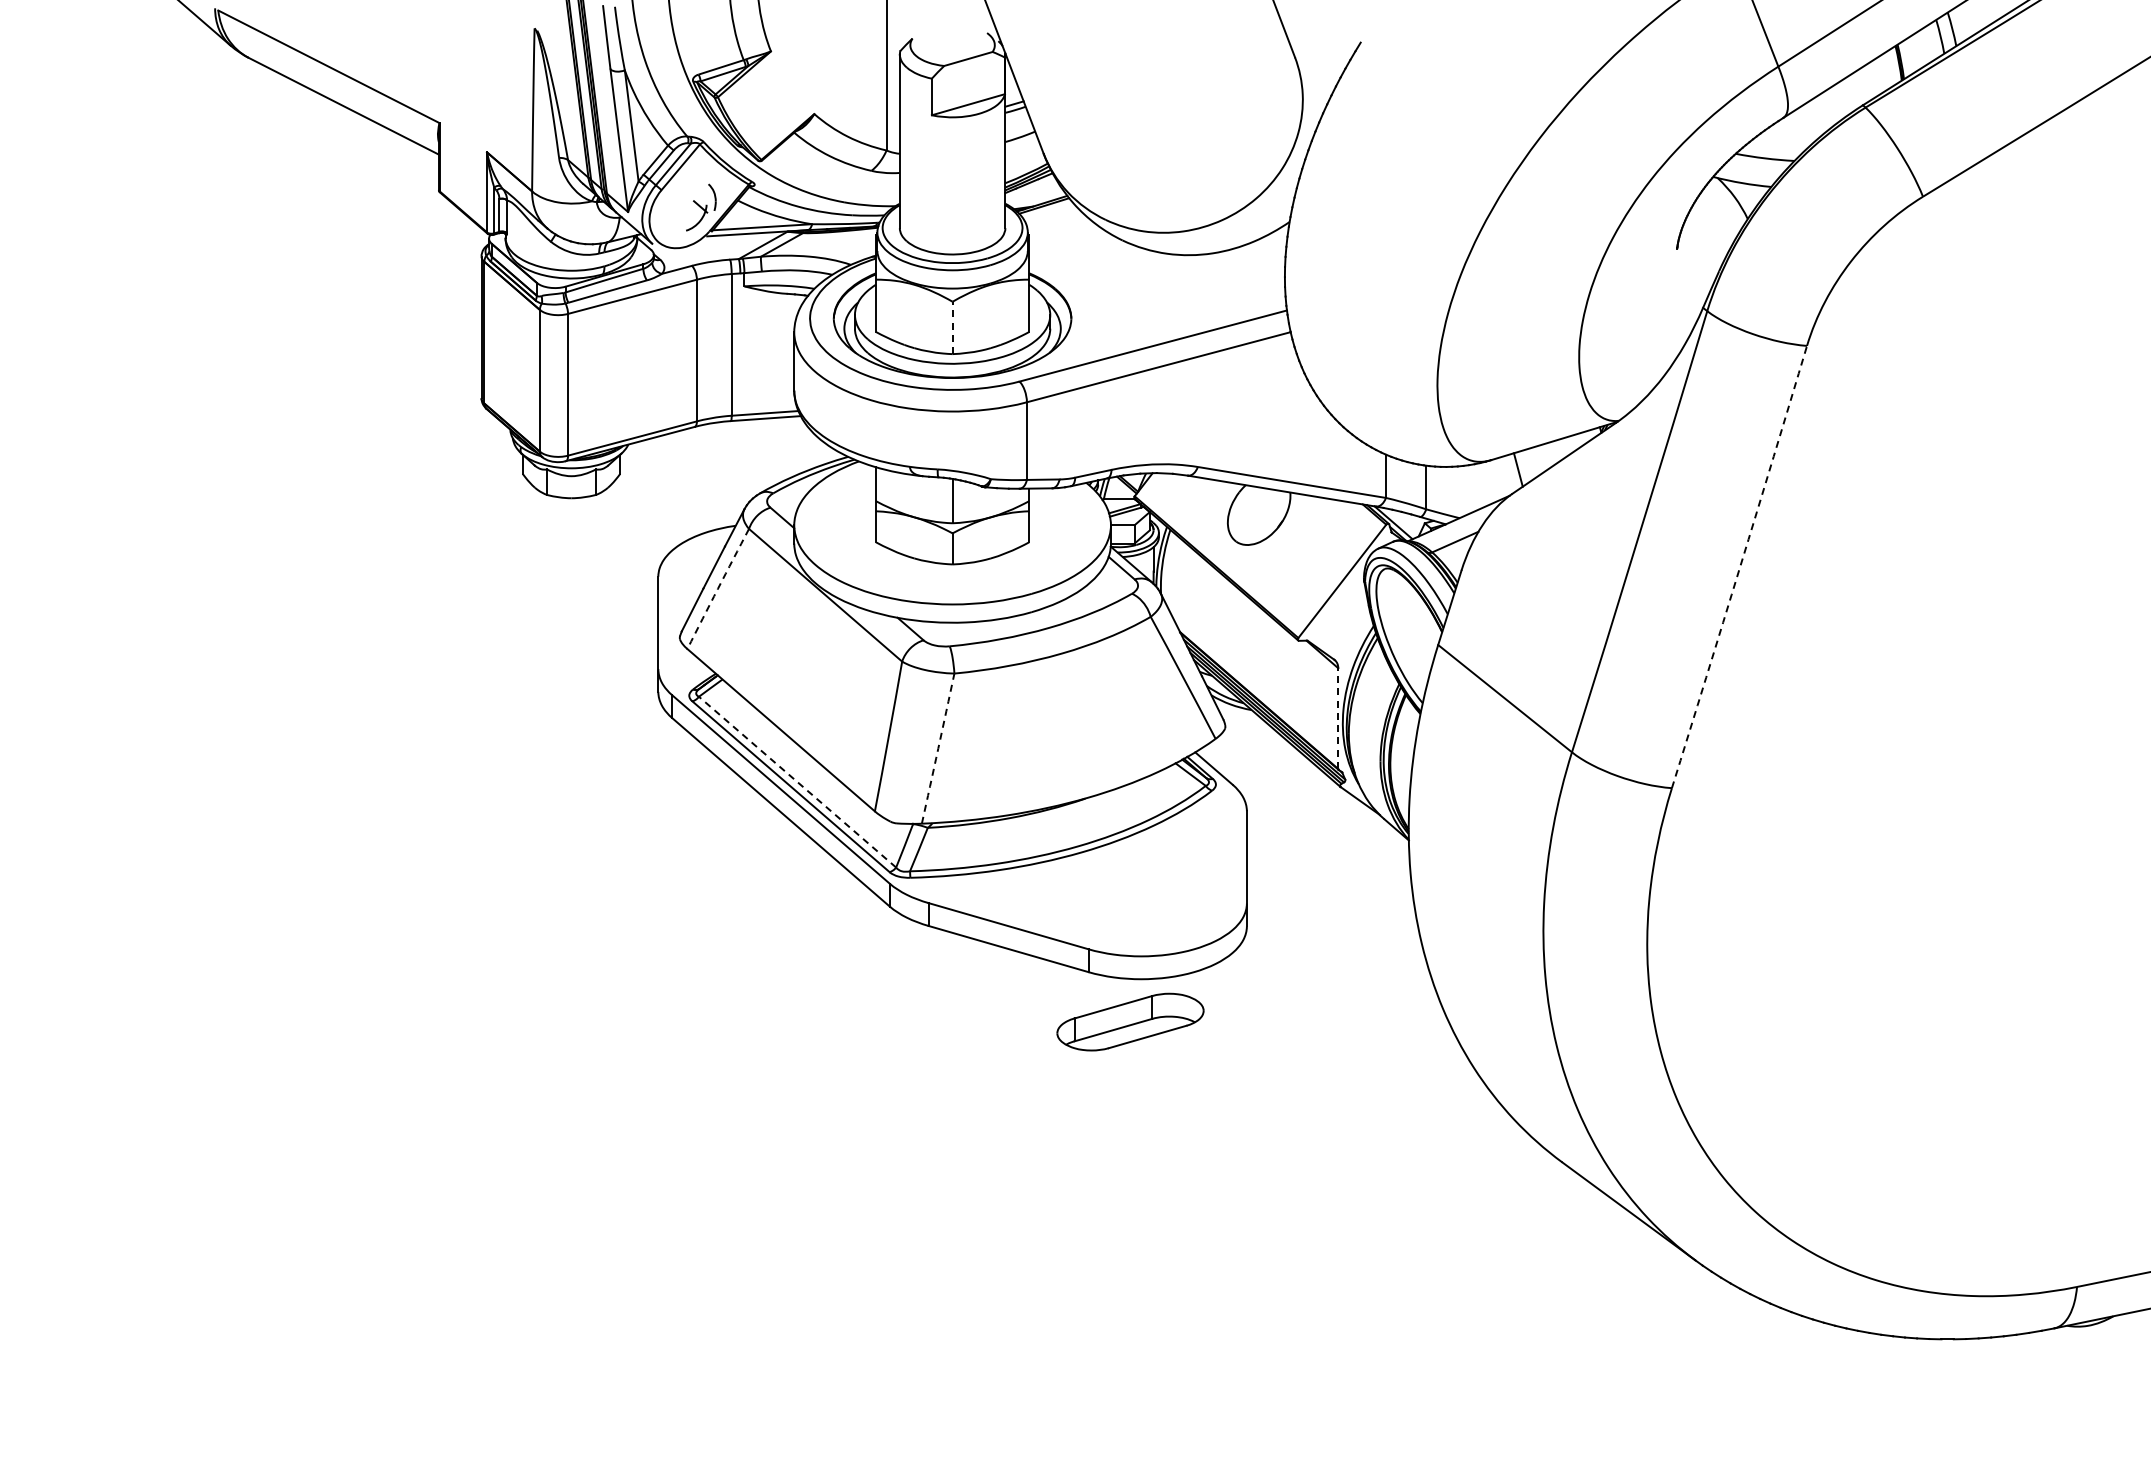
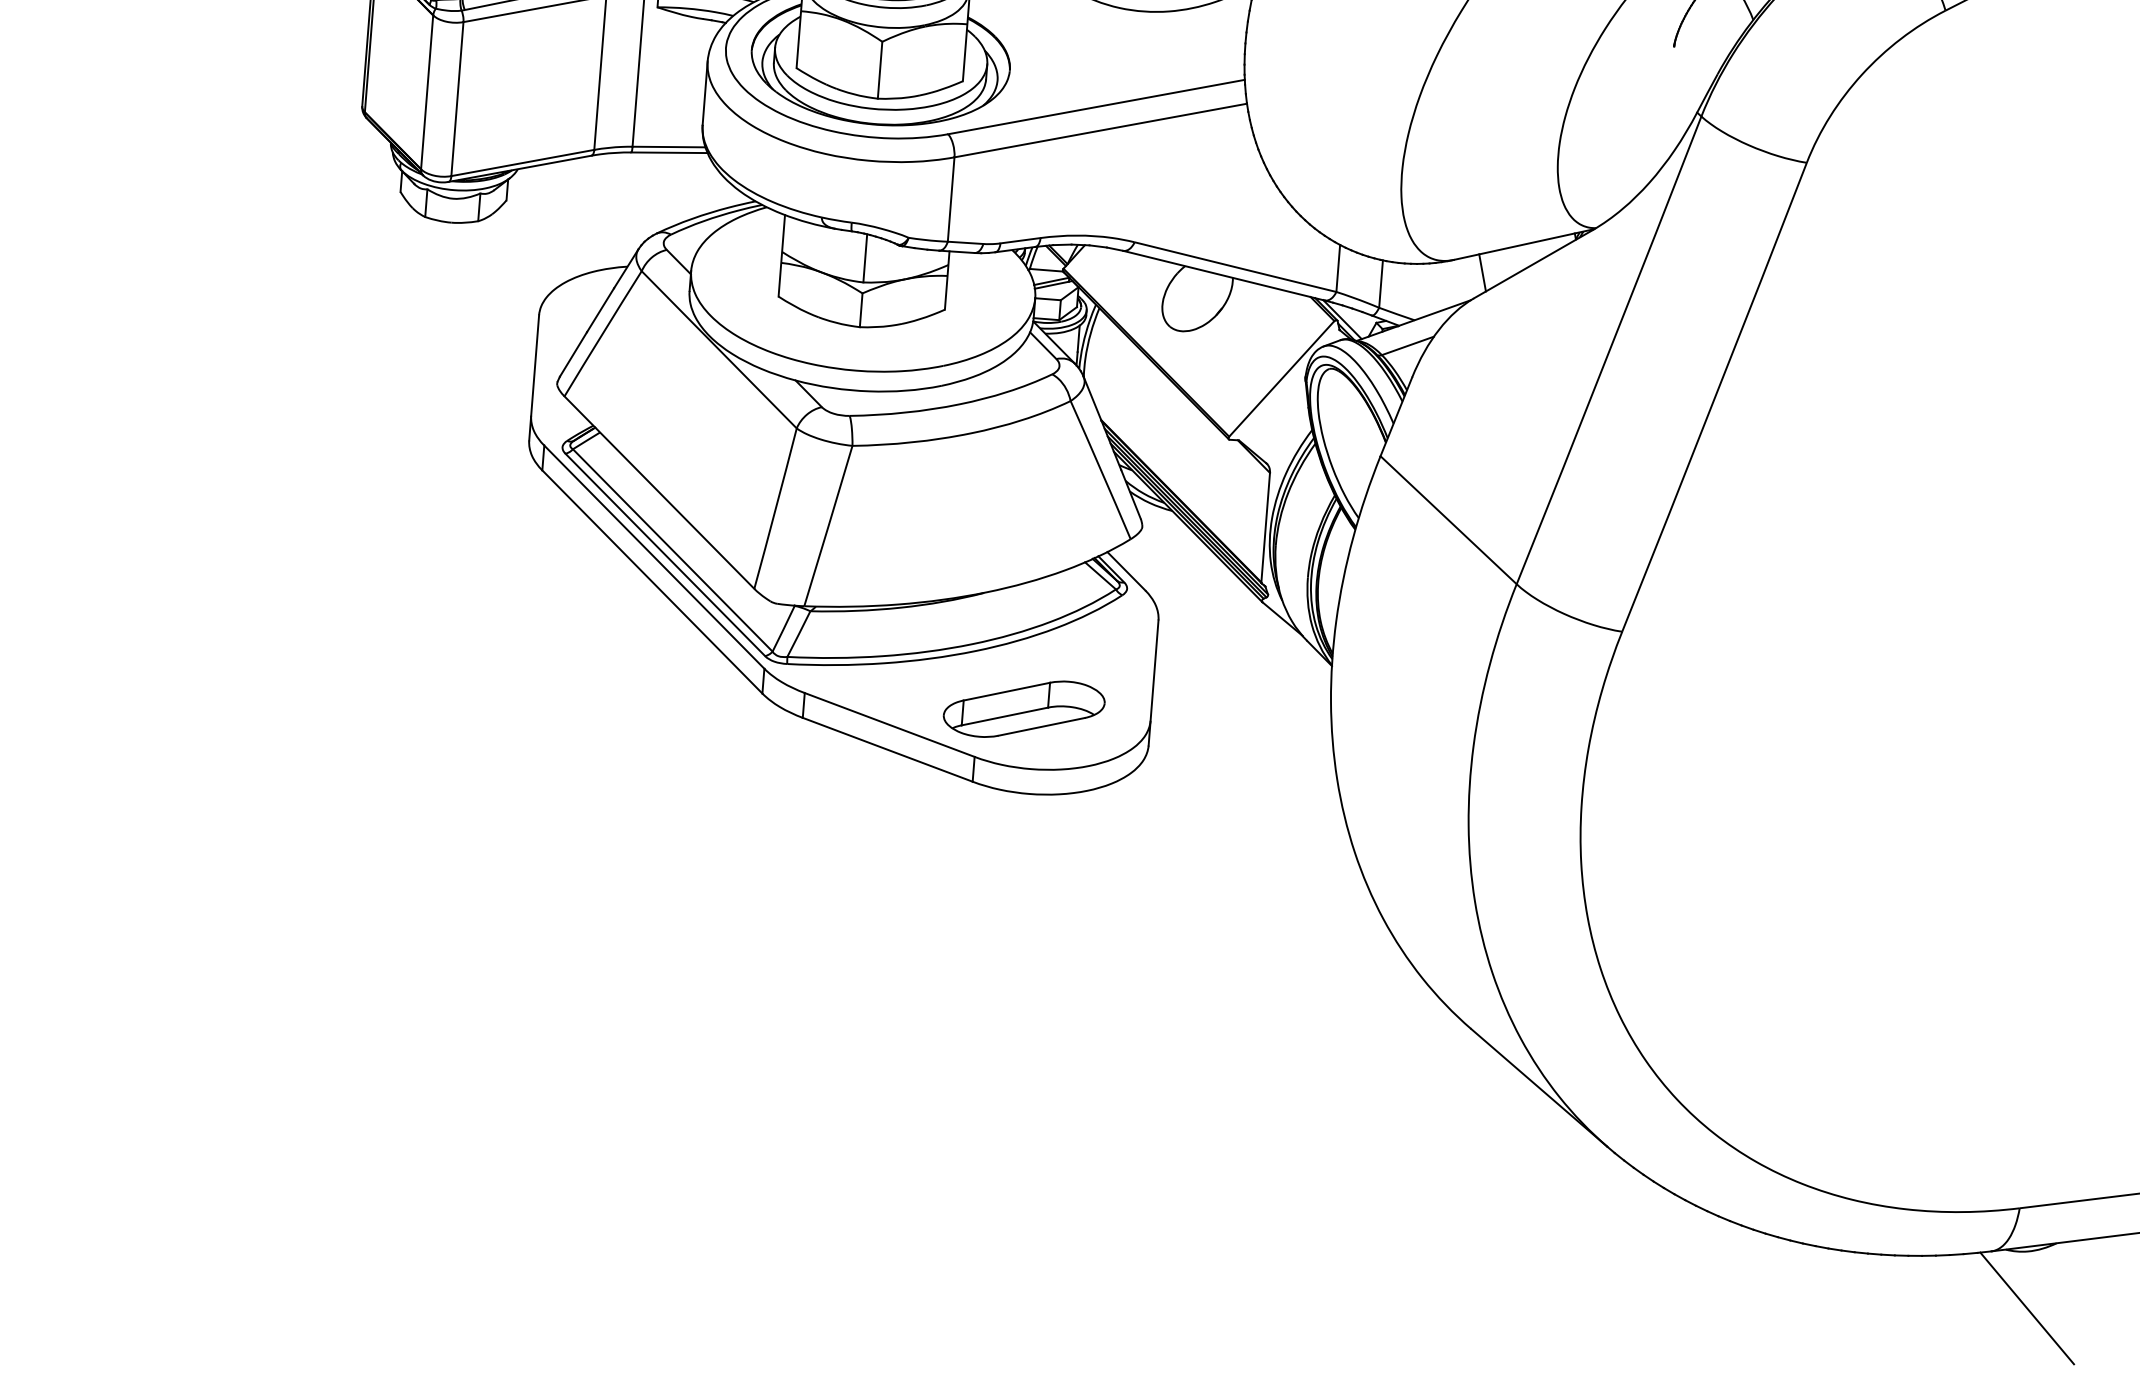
line: (952, 327) -> (880, 69), dashed -> solid
arc: (1740, 567) -> (1715, 397), dashed -> solid
arc: (717, 588) -> (602, 333), dashed -> solid
line: (1338, 718) -> (1265, 527), dashed -> solid
arc: (938, 748) -> (828, 525), dashed -> solid
line: (797, 781) -> (672, 549), dashed -> solid
part: (1130, 1021) -> (1024, 708), moved
line: (2090, 1377) -> (2026, 1307), added

